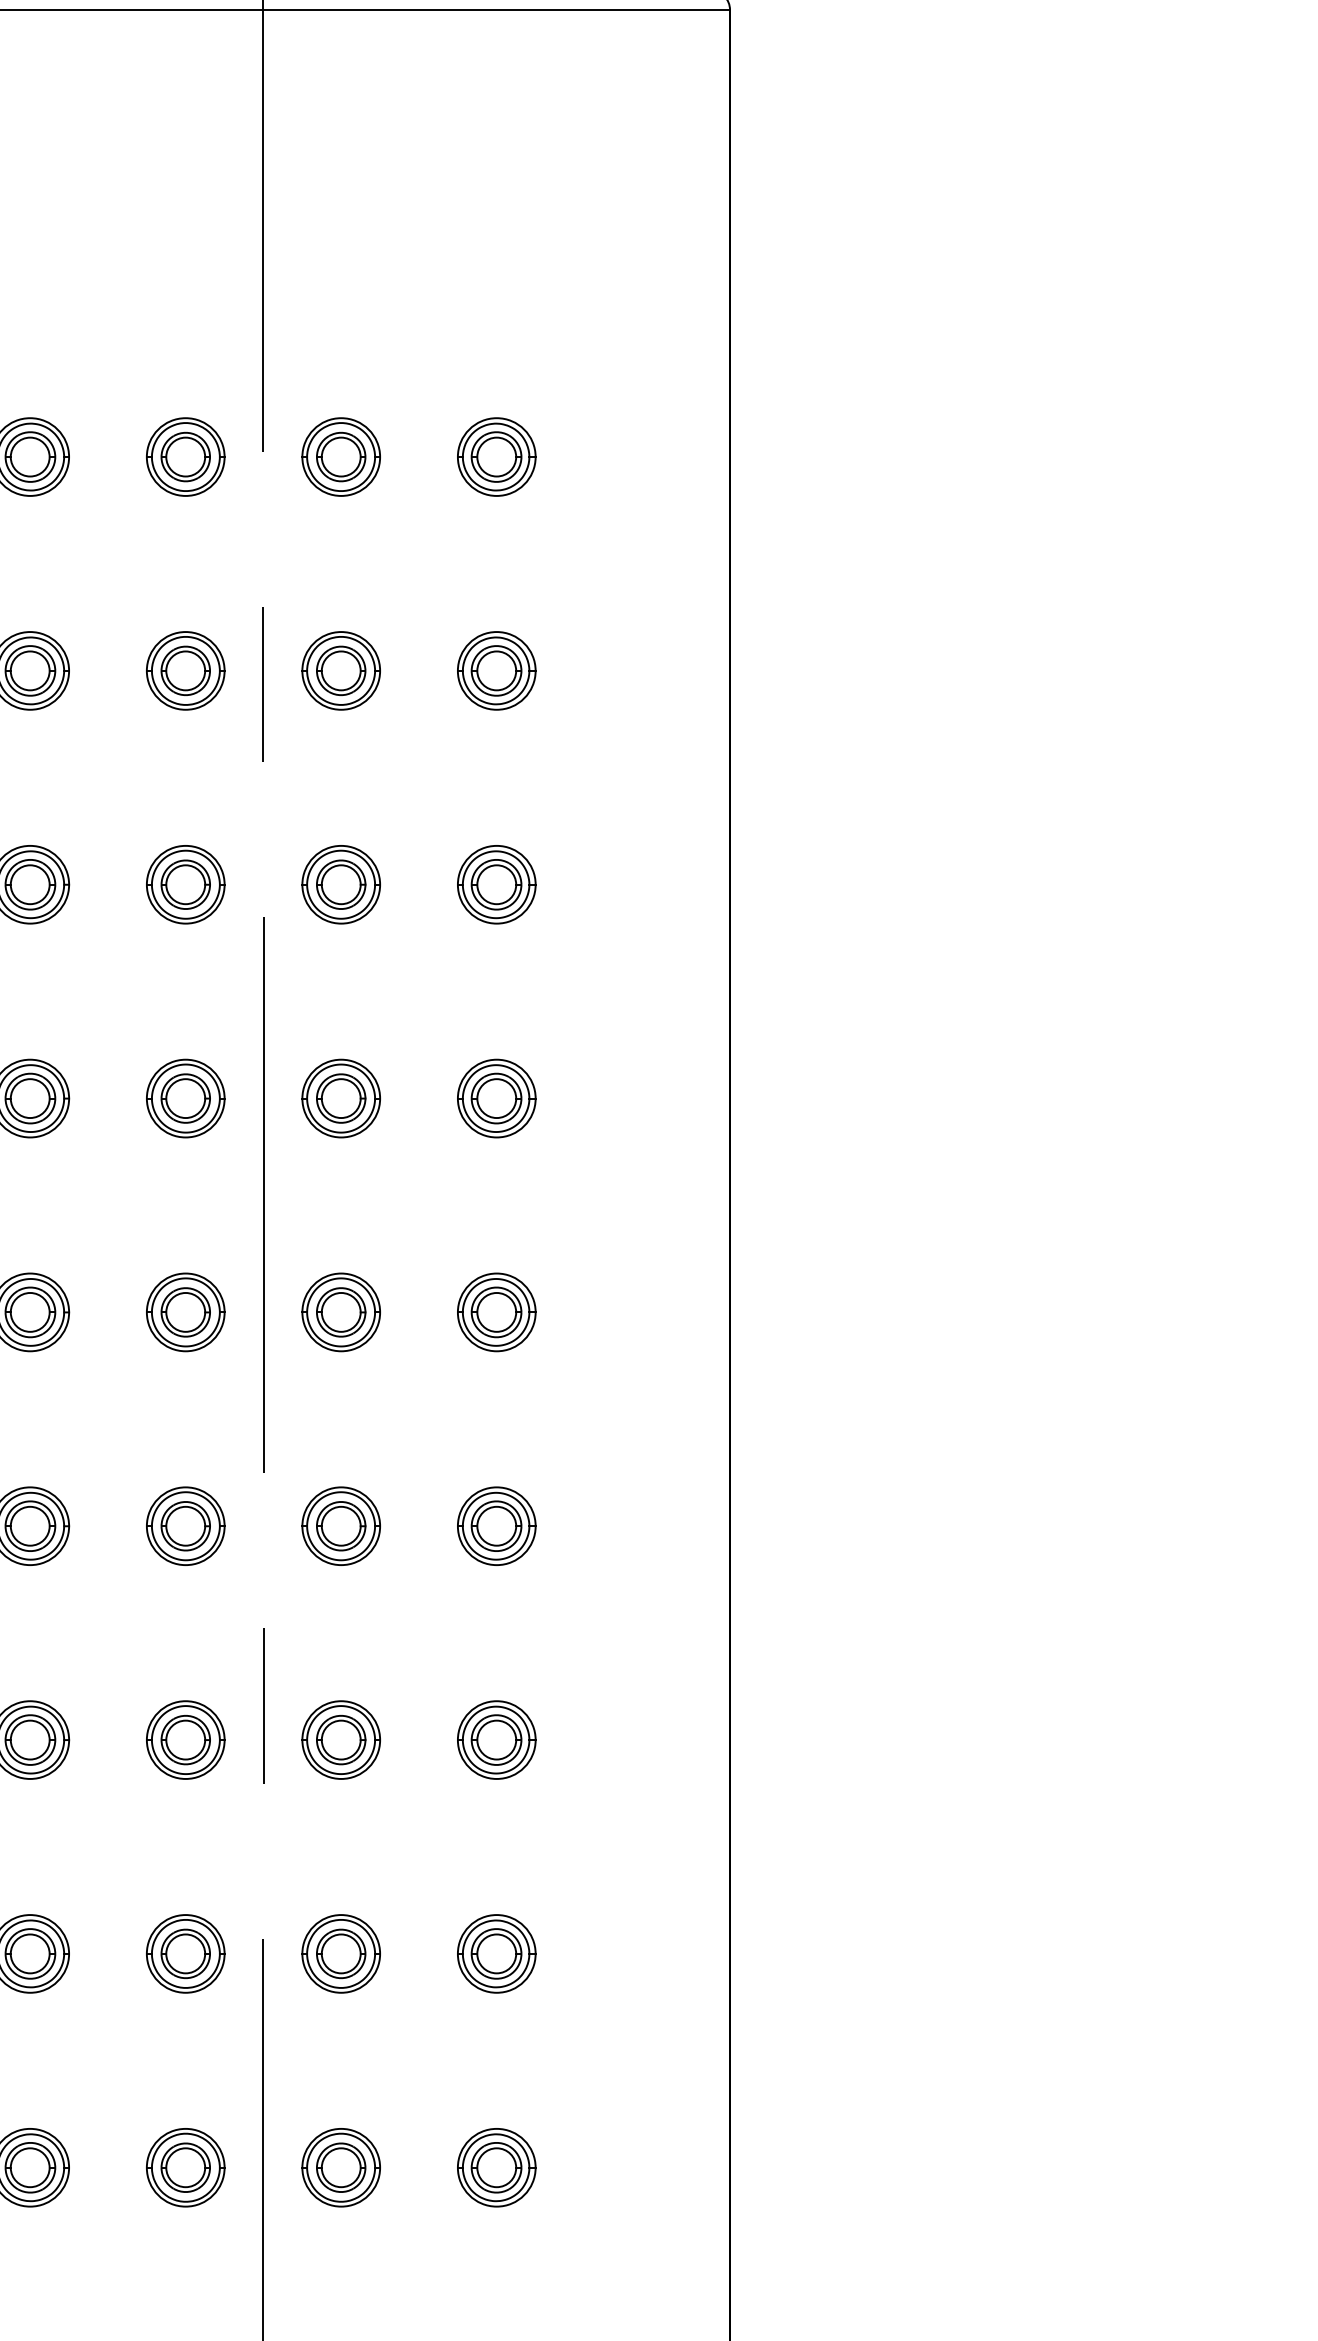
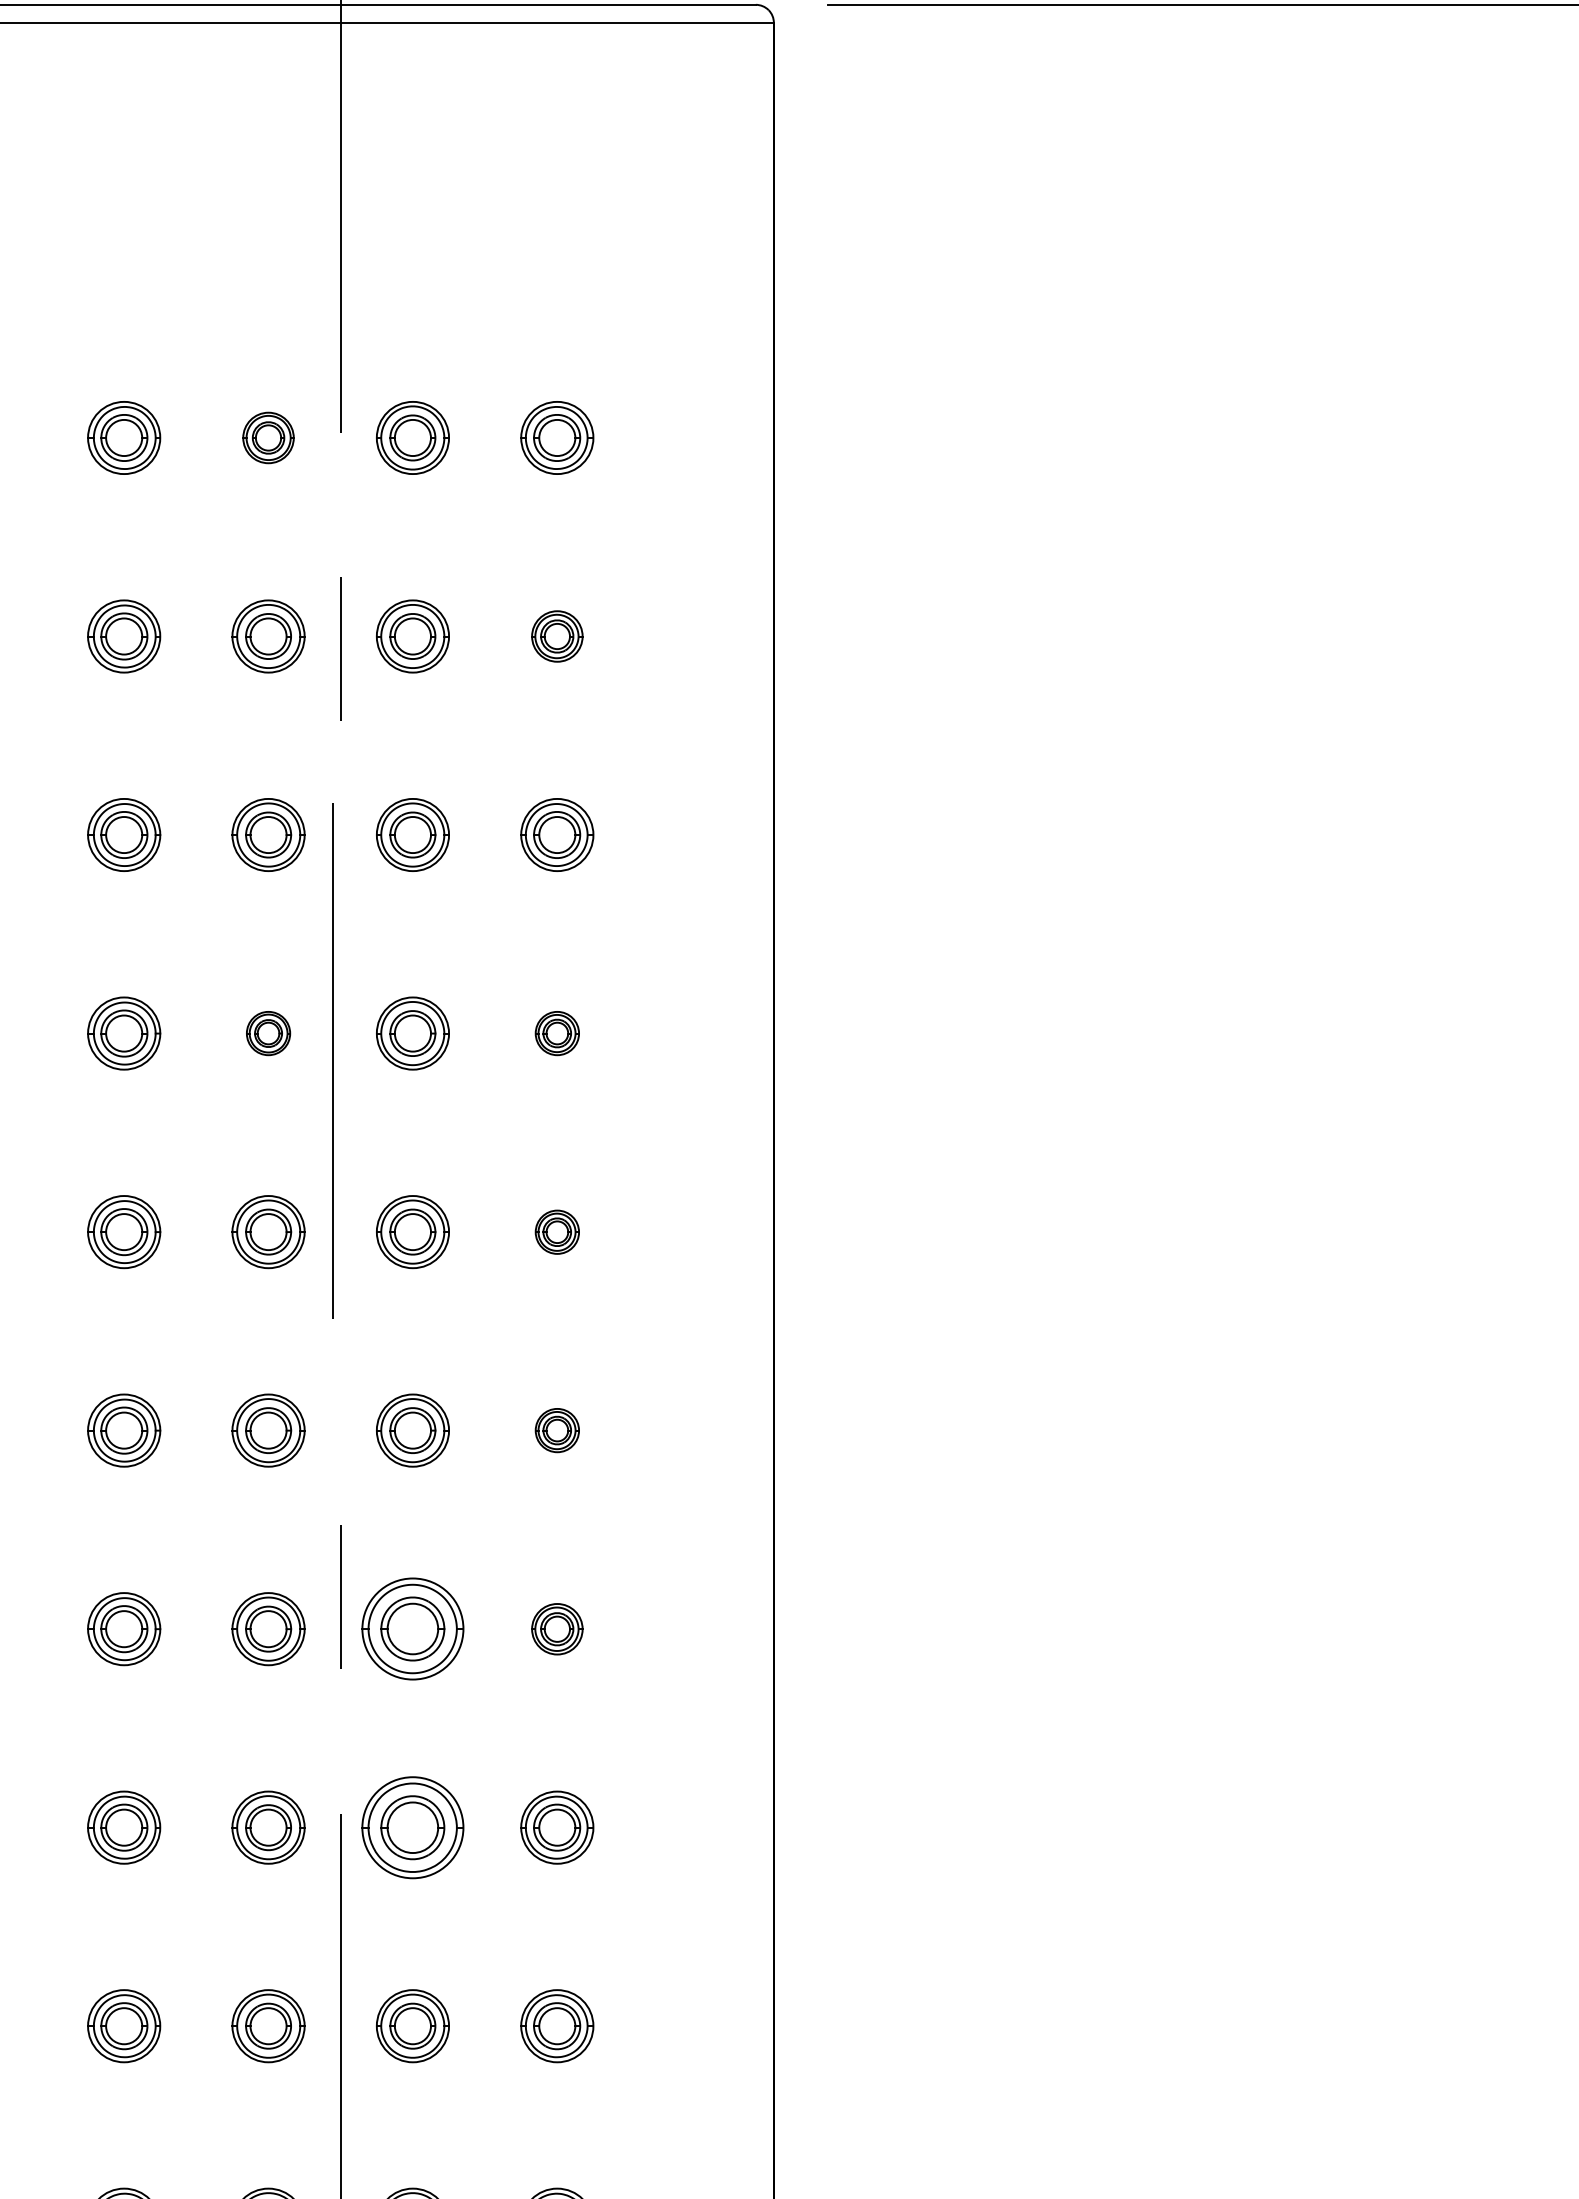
part: (185, 456) -> (268, 437), size x0.7
part: (496, 670) -> (557, 636), size x0.7
part: (185, 1098) -> (268, 1033), size x0.6
part: (496, 1098) -> (557, 1033), size x0.6
line: (263, 1194) -> (332, 1060), moved
part: (496, 1312) -> (557, 1232), size x0.6
part: (496, 1526) -> (557, 1430), size x0.6
part: (340, 1740) -> (412, 1629), size x1.4
part: (496, 1740) -> (557, 1629), size x0.7
part: (340, 1953) -> (412, 1827), size x1.4

